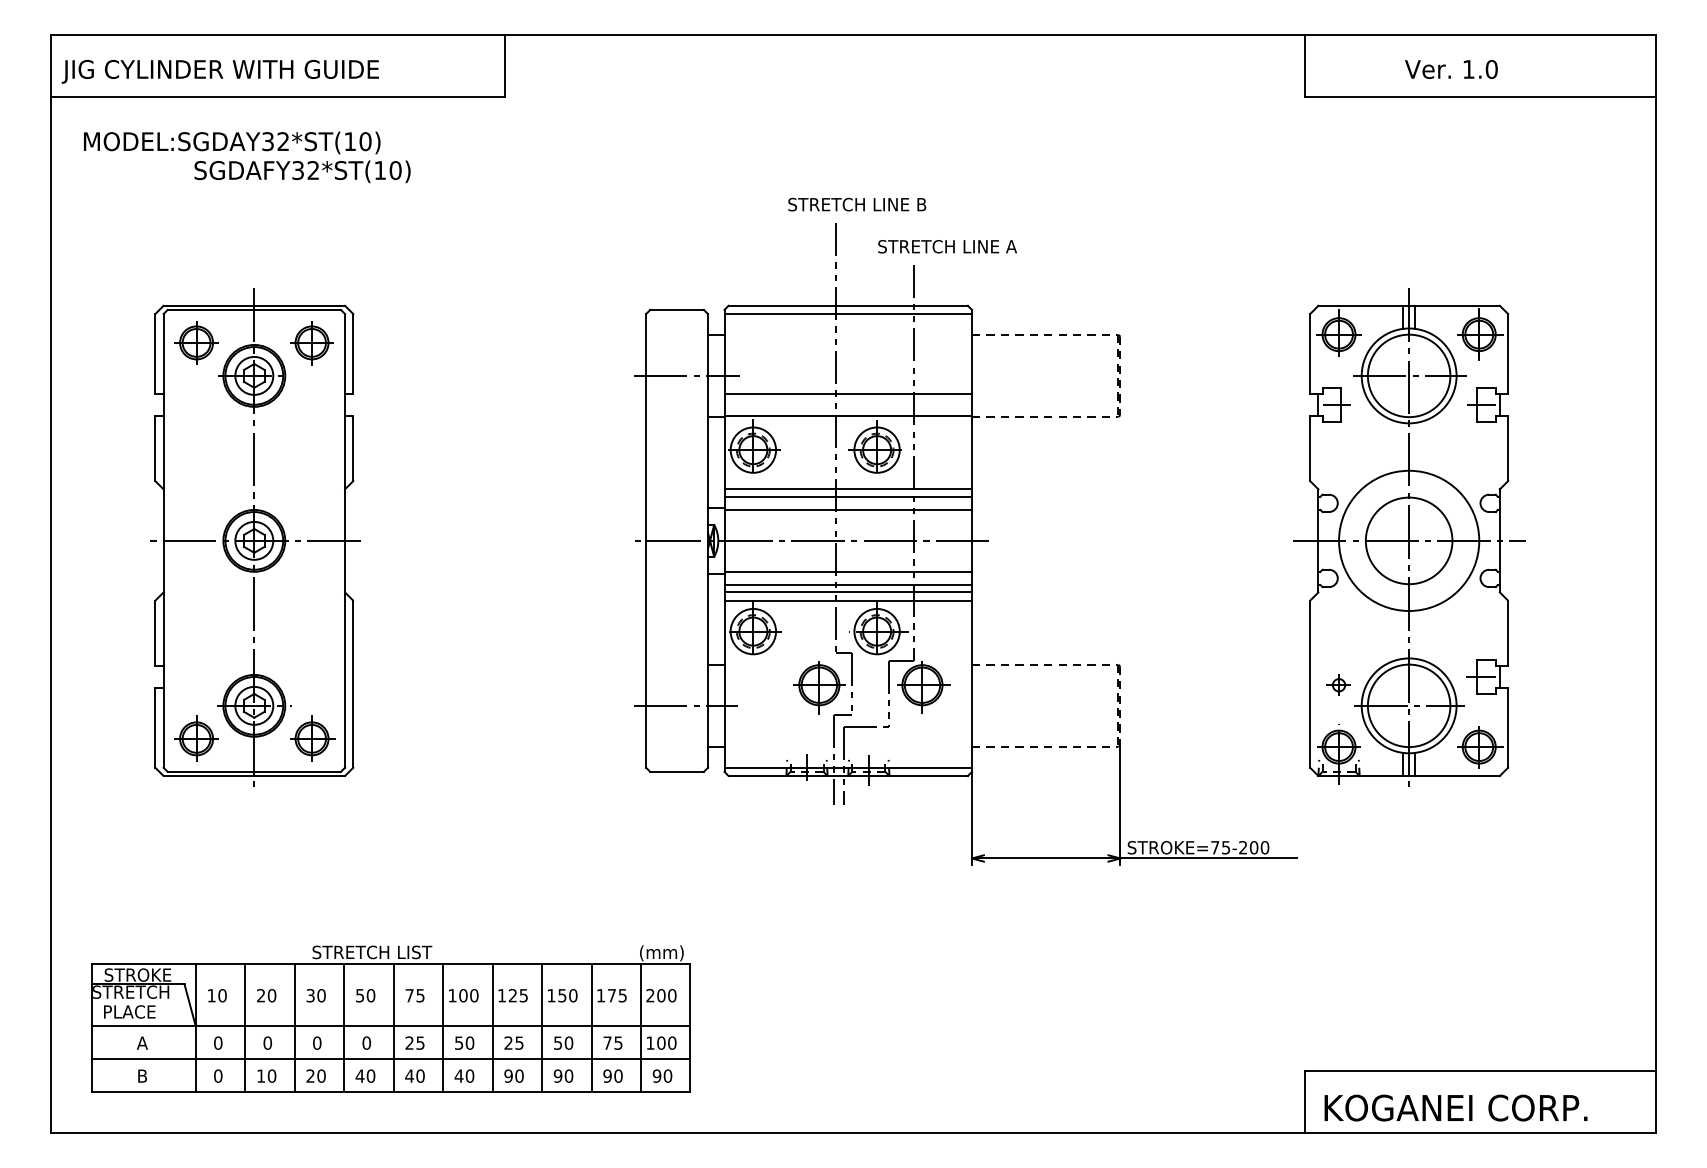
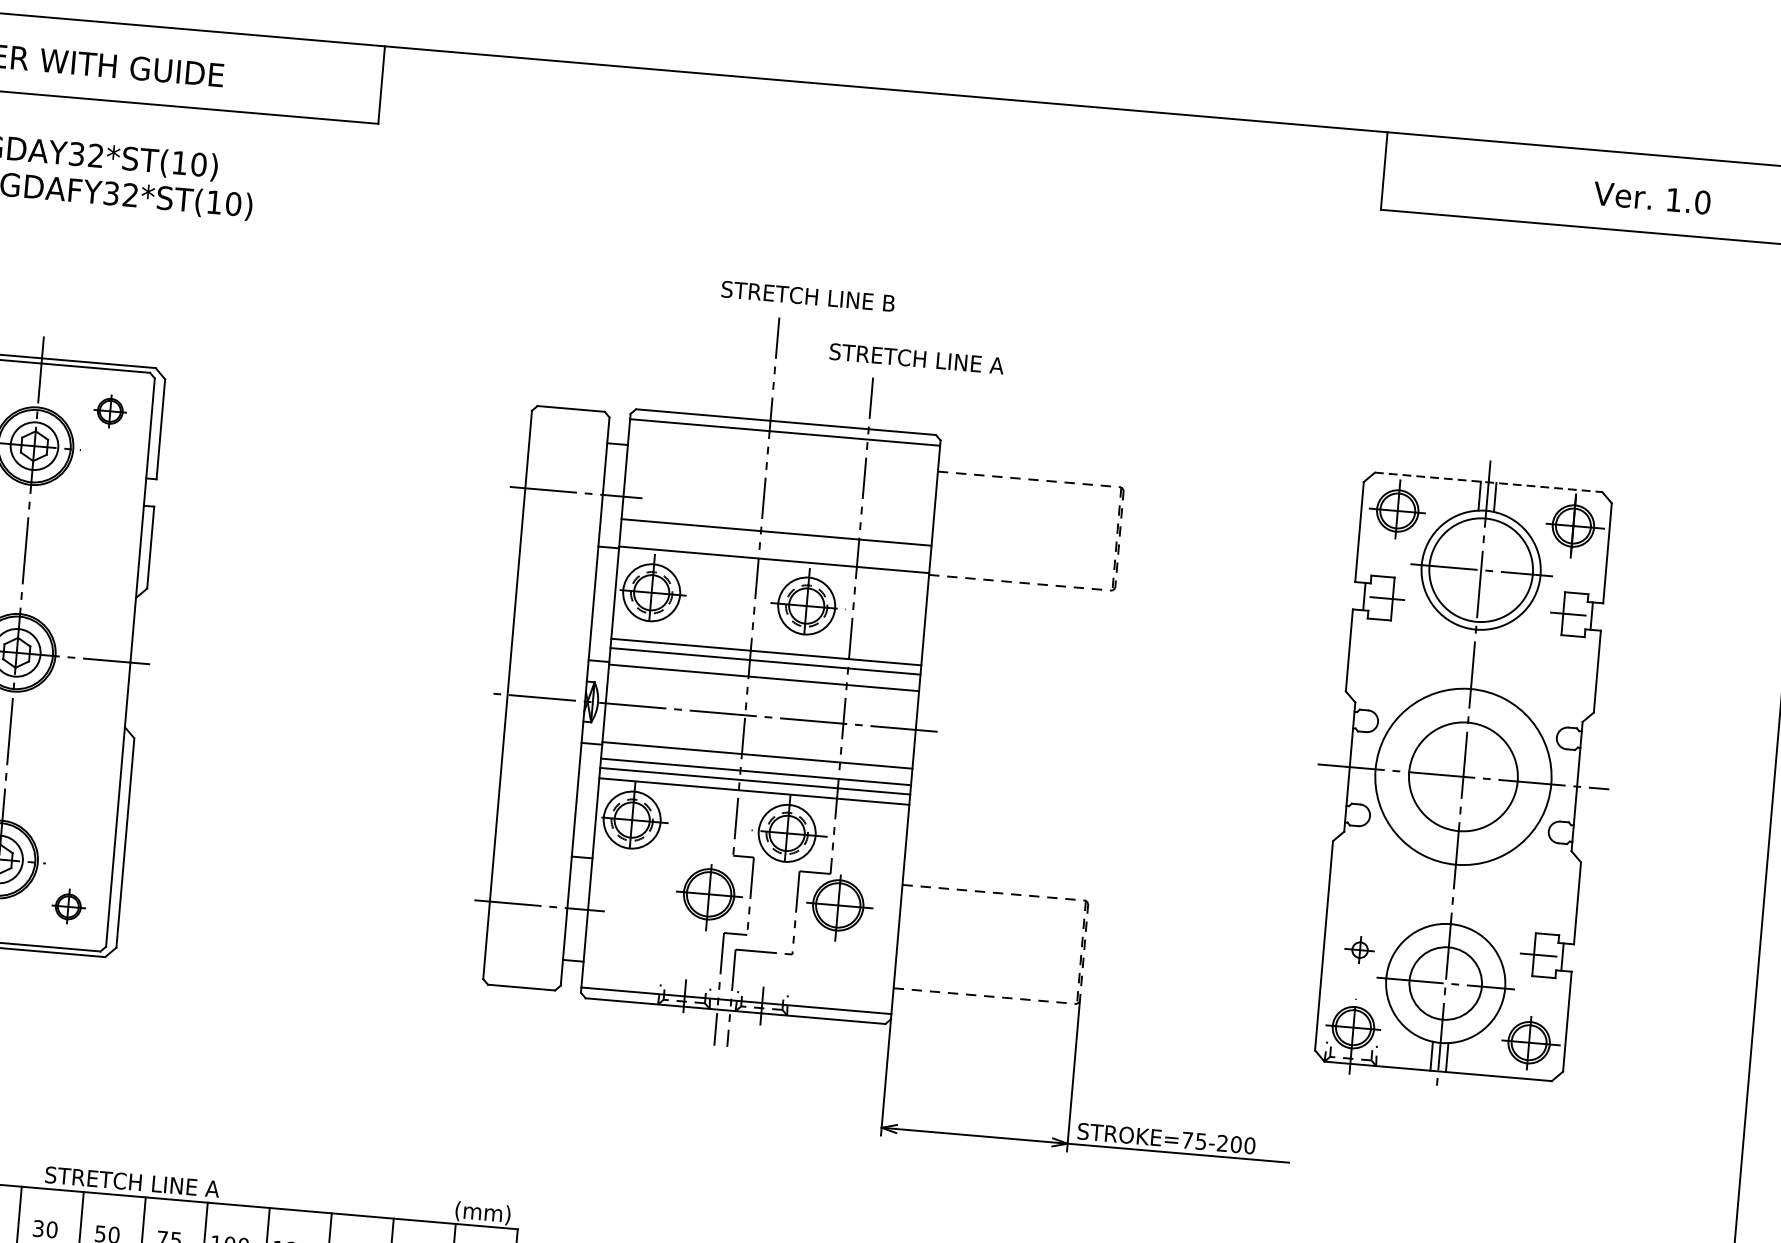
text: (1451, 69) -> (1652, 198), moved
line: (1409, 305) -> (1489, 482), solid -> dashed
part: (311, 343) -> (109, 411), size x0.6
circle: (1408, 705) -> (1444, 983), size x0.7
part: (312, 738) -> (68, 906), size x0.6
text: (431, 952) -> (194, 1187), STRETCH LIST -> STRETCH LINE A

